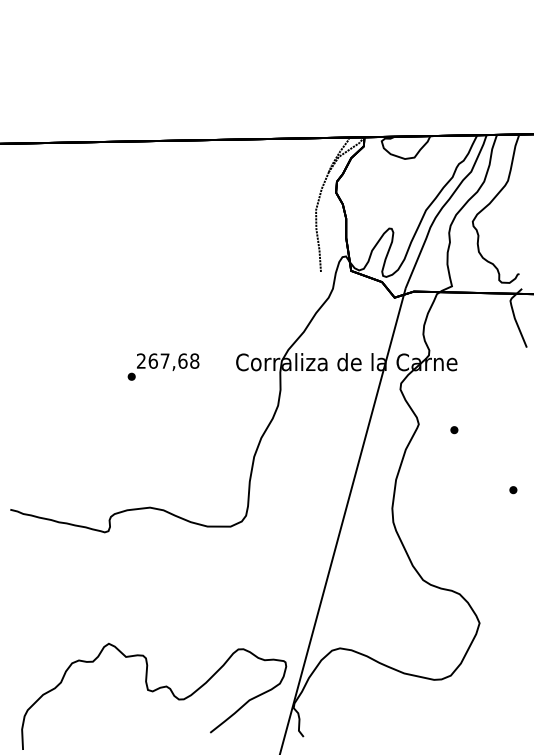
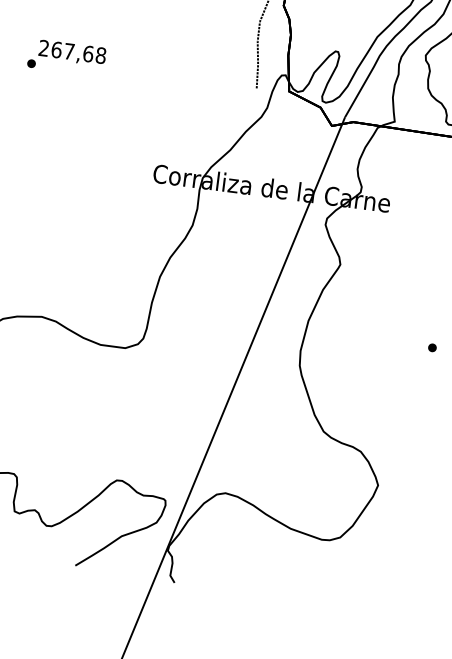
text: (163, 366) -> (66, 57), moved
part: (454, 430) -> (377, 276), removed

